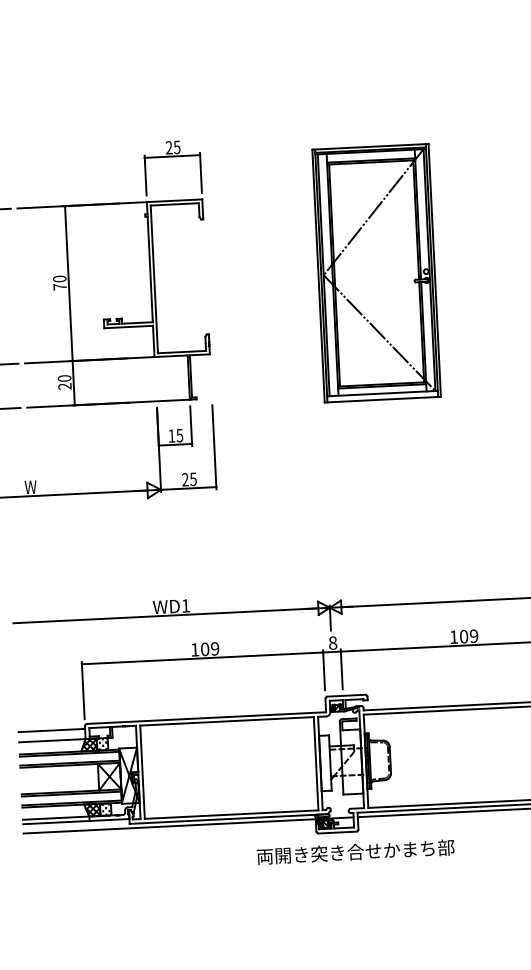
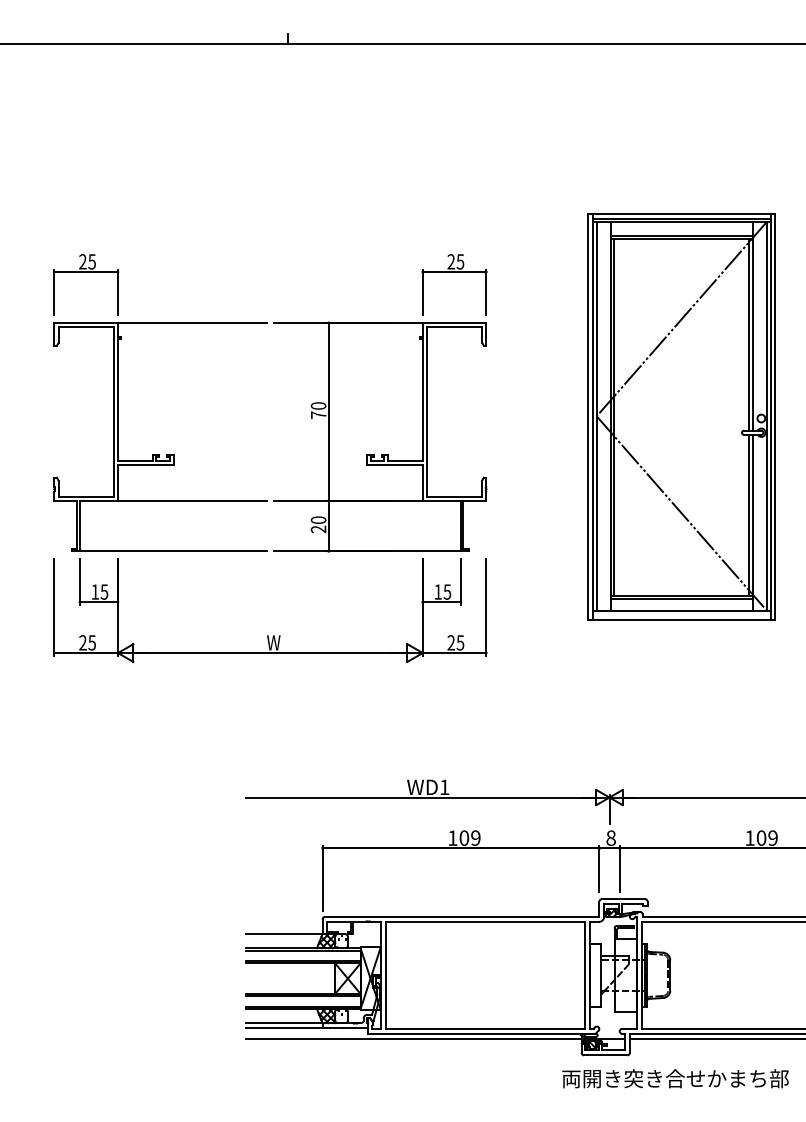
part: (376, 272) -> (681, 416), size x1.4
line: (52, 730) -> (284, 922), removed
text: (355, 851) -> (675, 1078), moved

